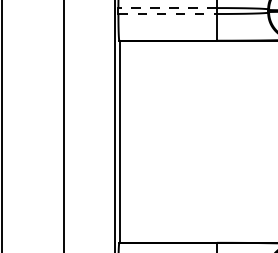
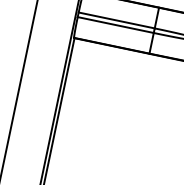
line: (167, 8) -> (116, 20), dashed -> solid
line: (168, 14) -> (116, 25), dashed -> solid

